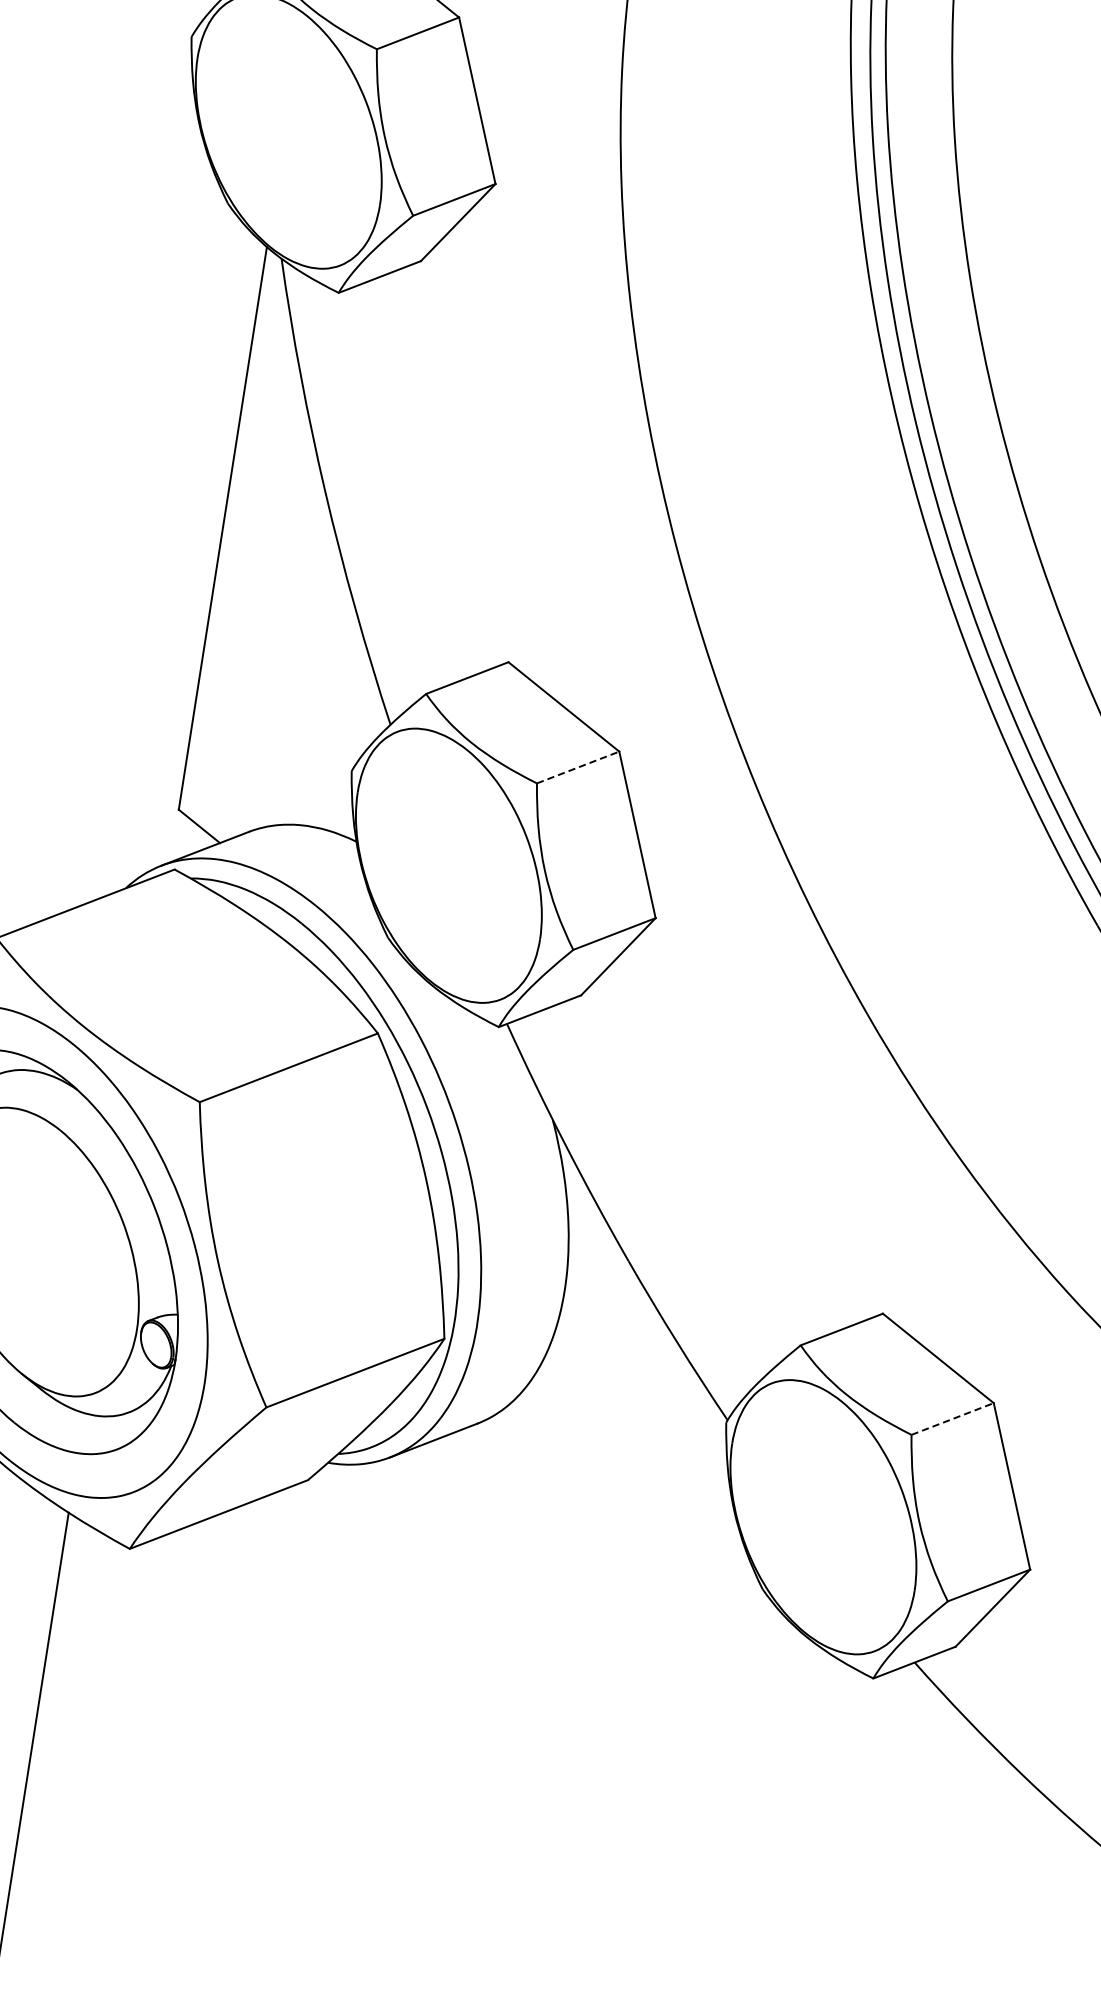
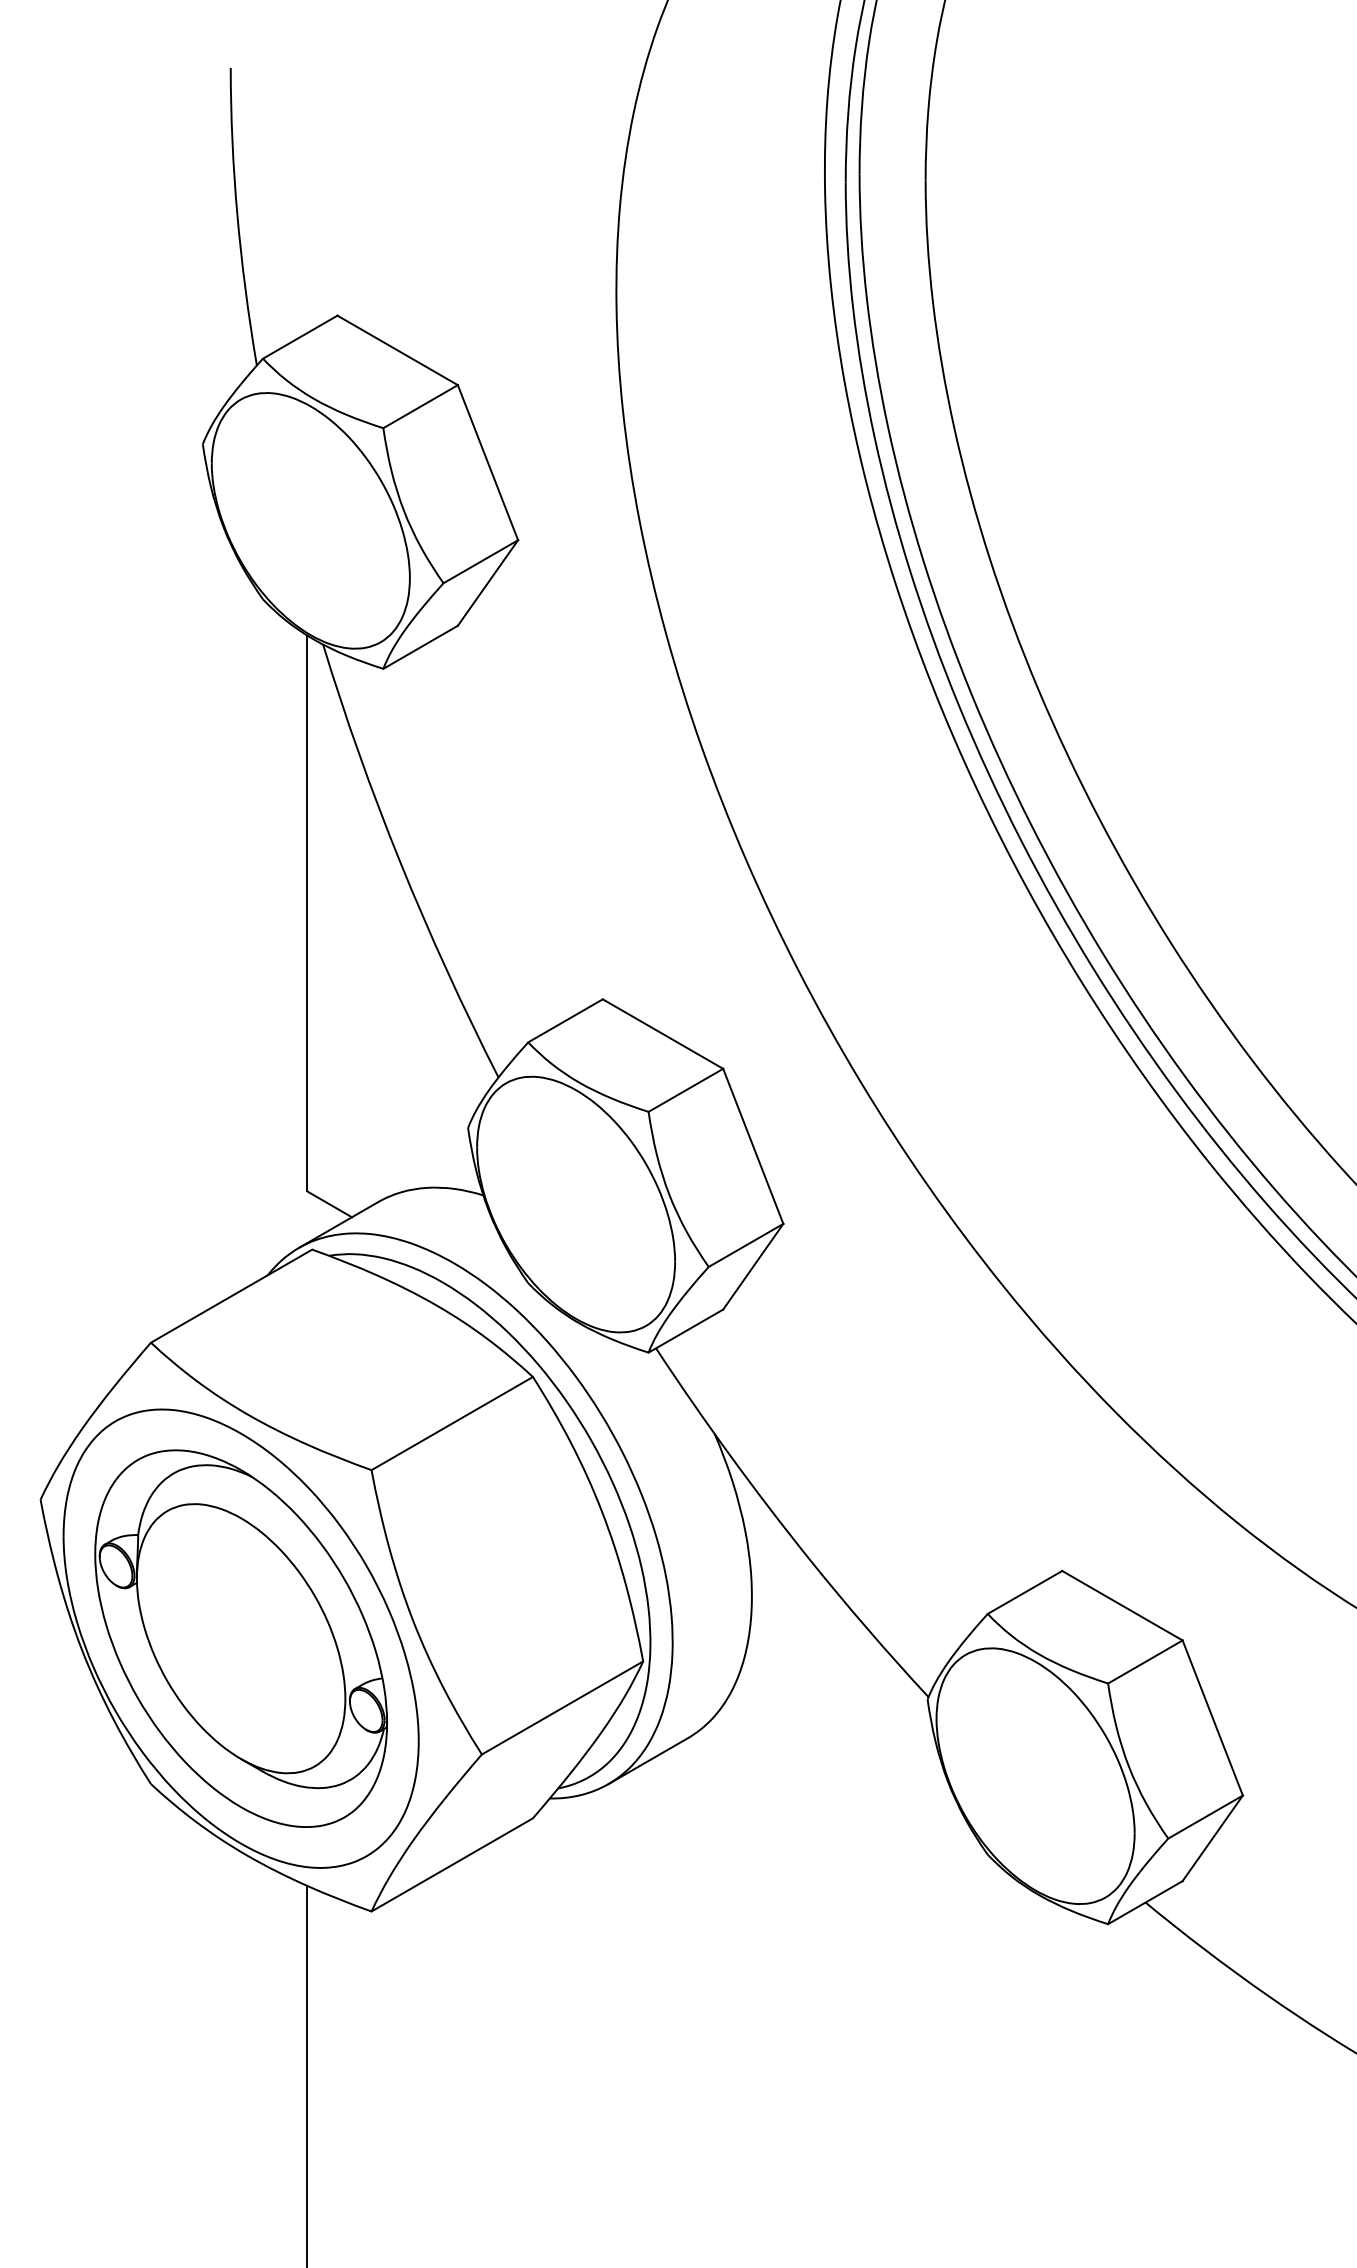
line: (578, 767) -> (686, 1090), dashed -> solid
line: (952, 1418) -> (1145, 1661), dashed -> solid

